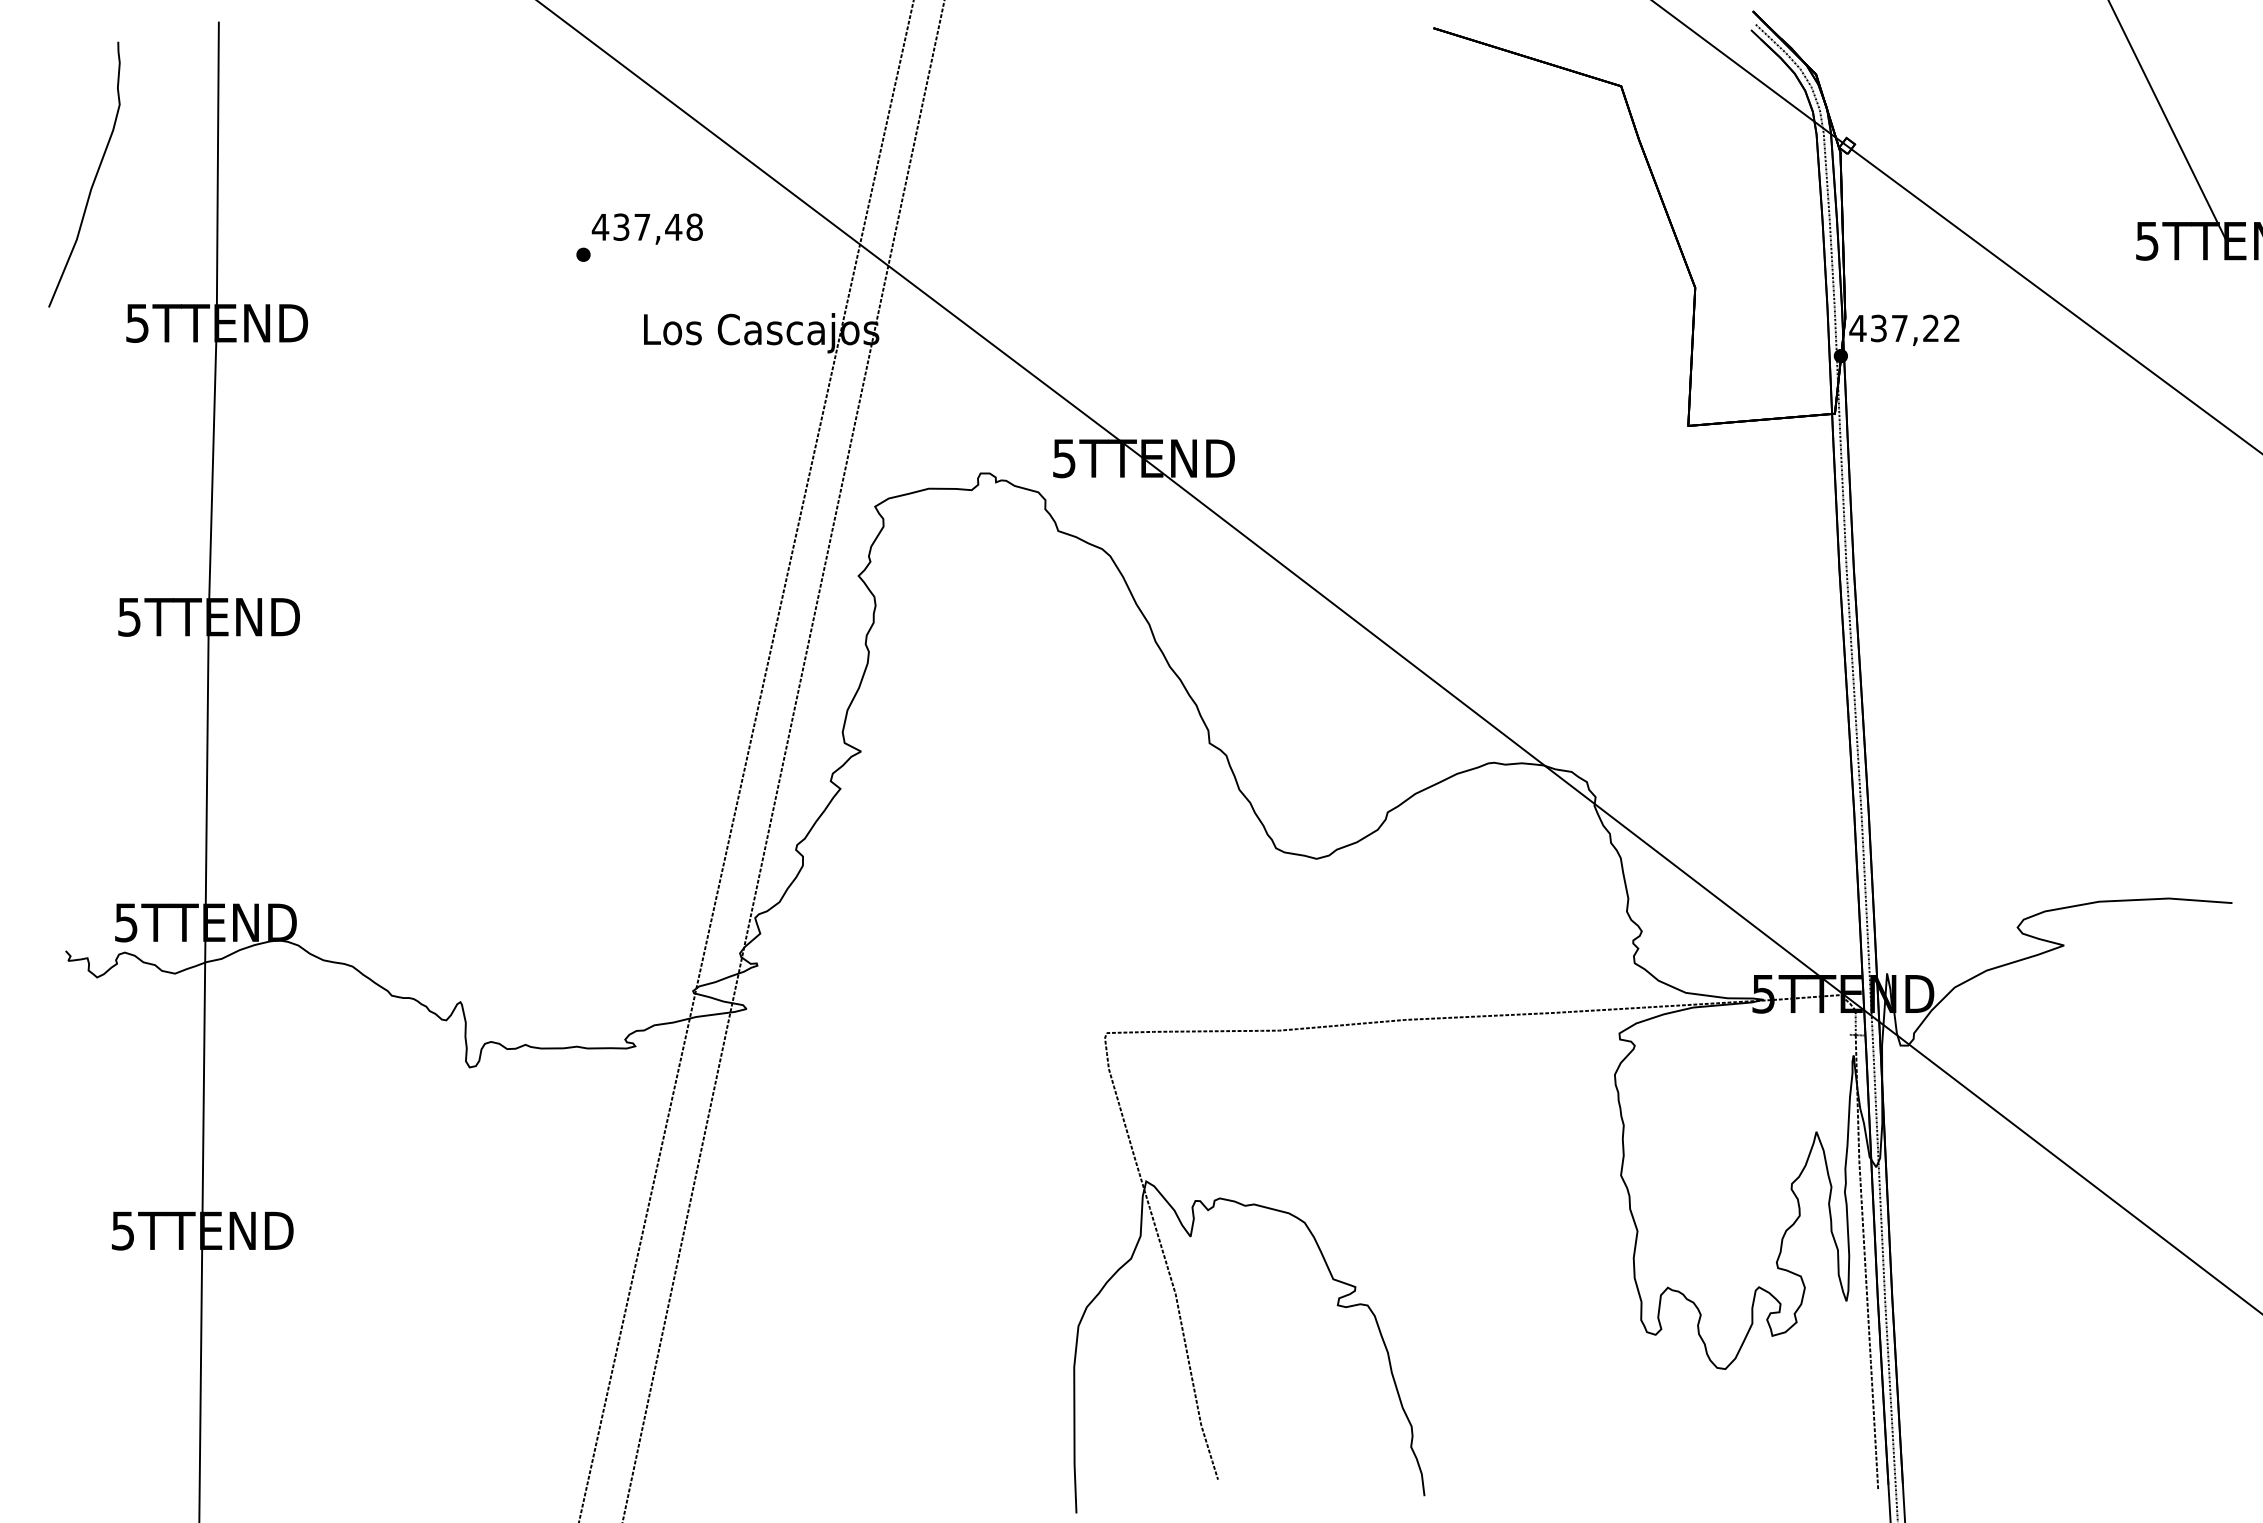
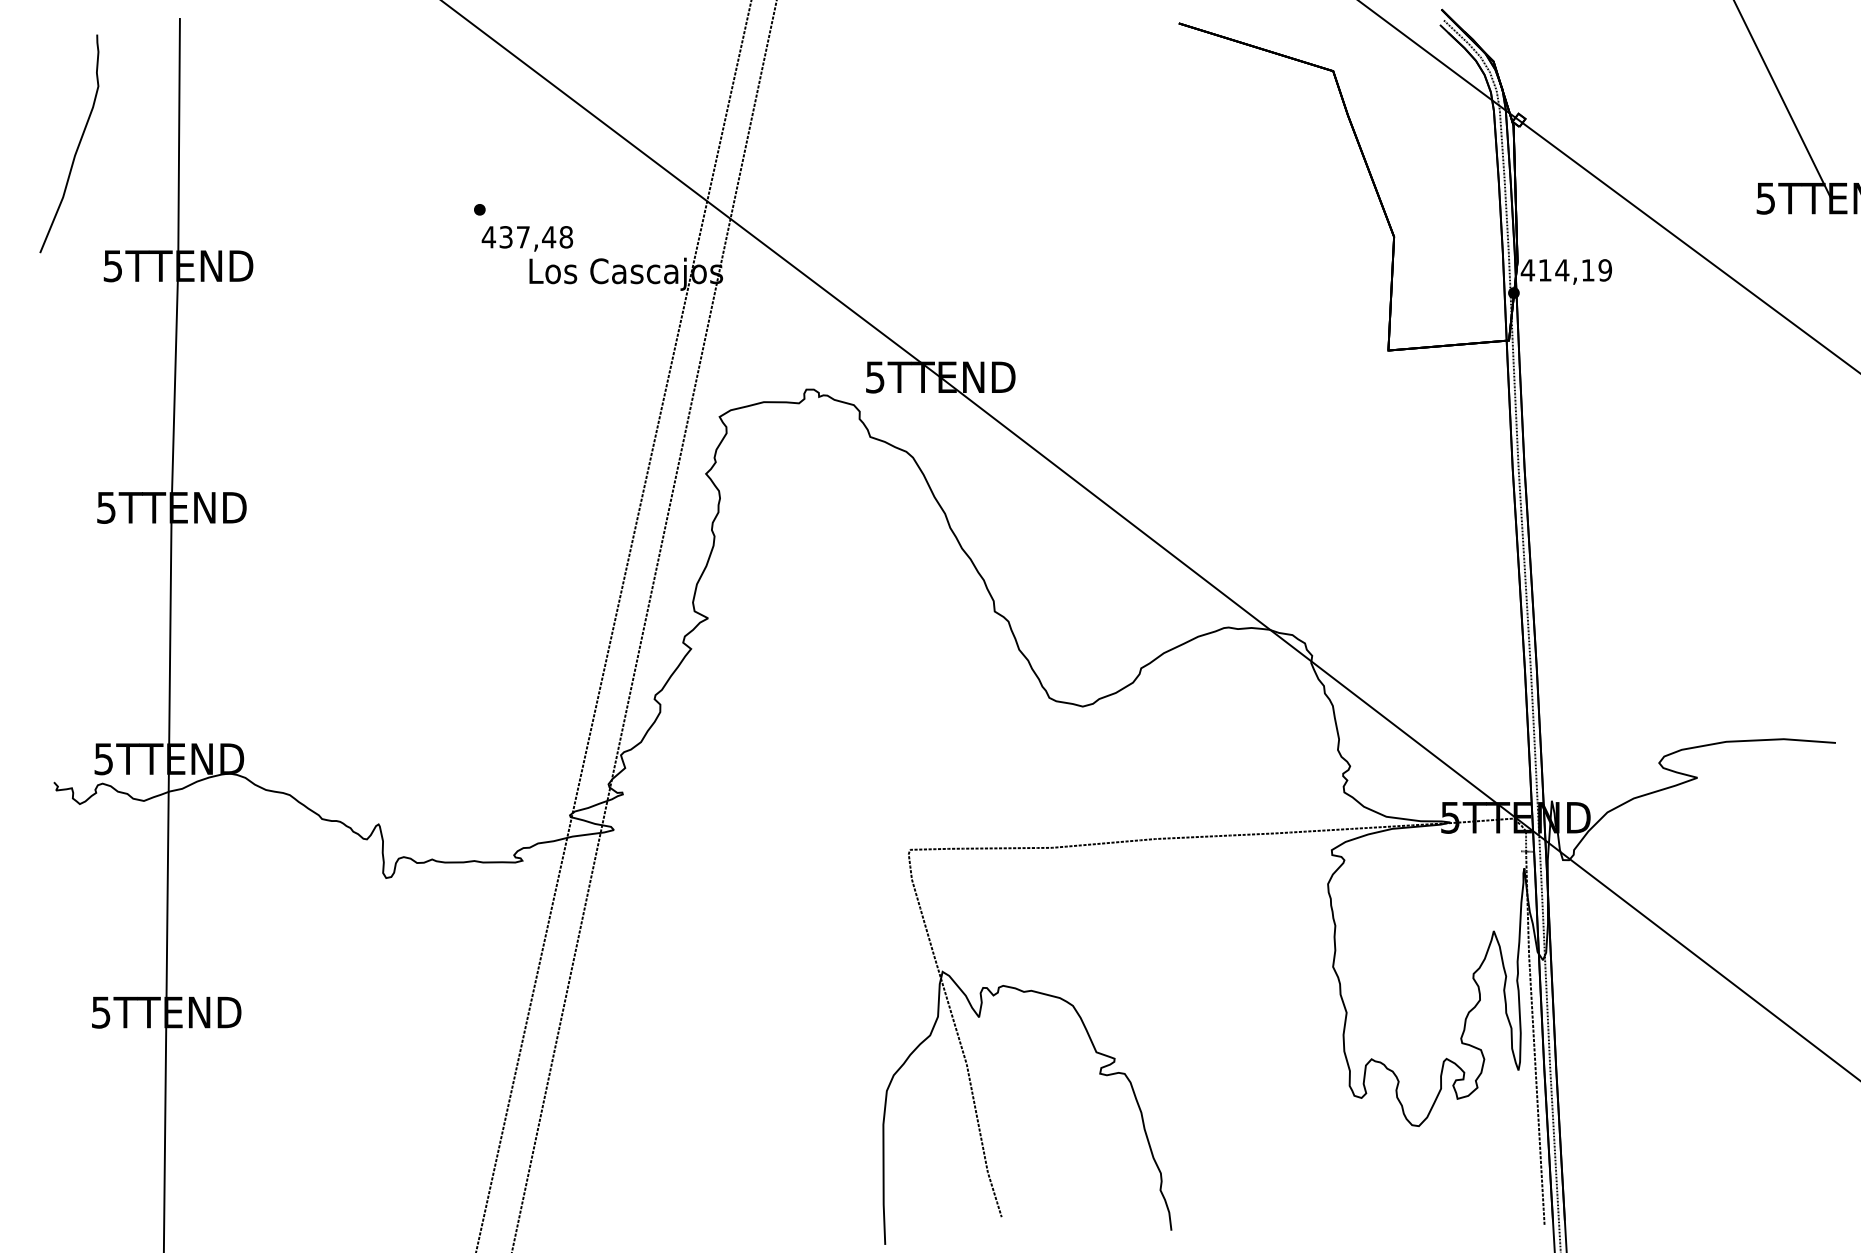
text: (646, 228) -> (526, 238), moved
text: (1915, 328) -> (1575, 270), 437,22 -> 414,19

